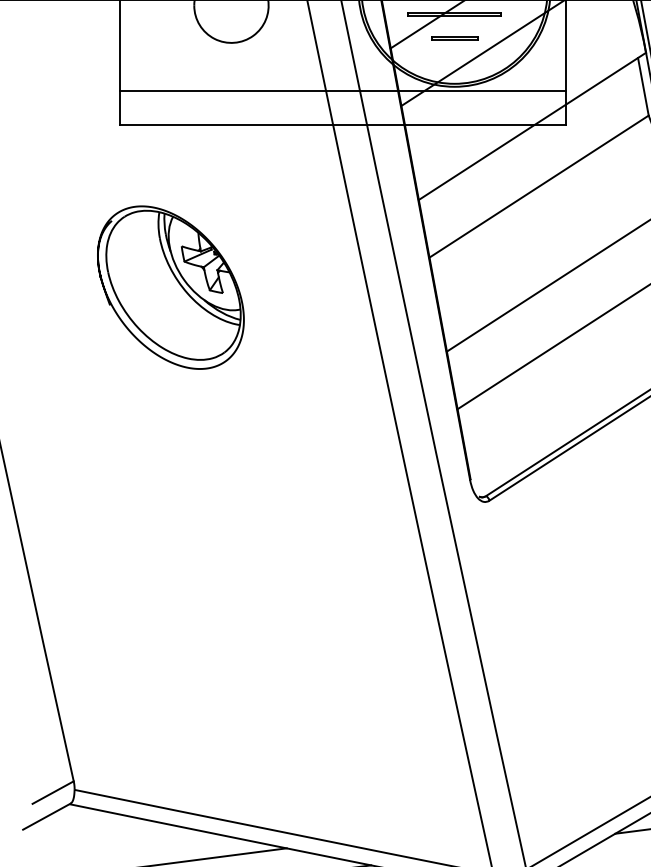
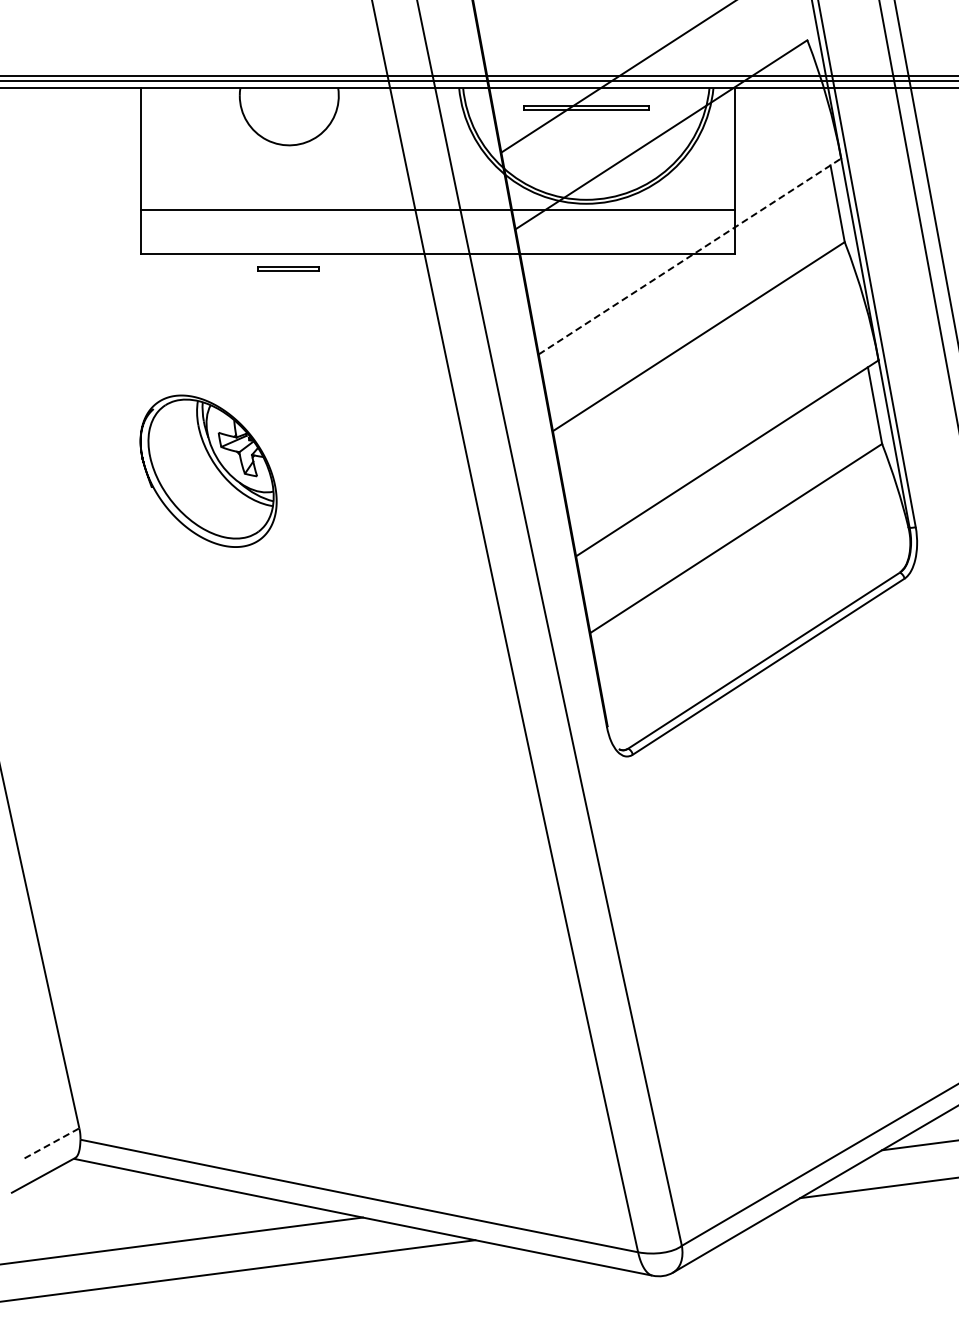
part: (454, 37) -> (288, 268), moved
line: (532, 126) -> (690, 256), solid -> dashed
part: (170, 287) -> (208, 471), size x0.7
line: (53, 792) -> (52, 1143), solid -> dashed

